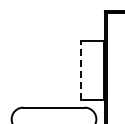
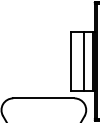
line: (80, 70) -> (70, 61), dashed -> solid
line: (94, 70) -> (84, 61), added

